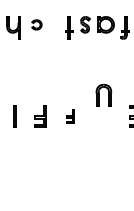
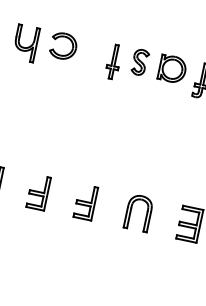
part: (36, 24) -> (63, 45), size x1.67
part: (103, 94) -> (138, 211), moved
part: (70, 116) -> (86, 202), size x1.67

